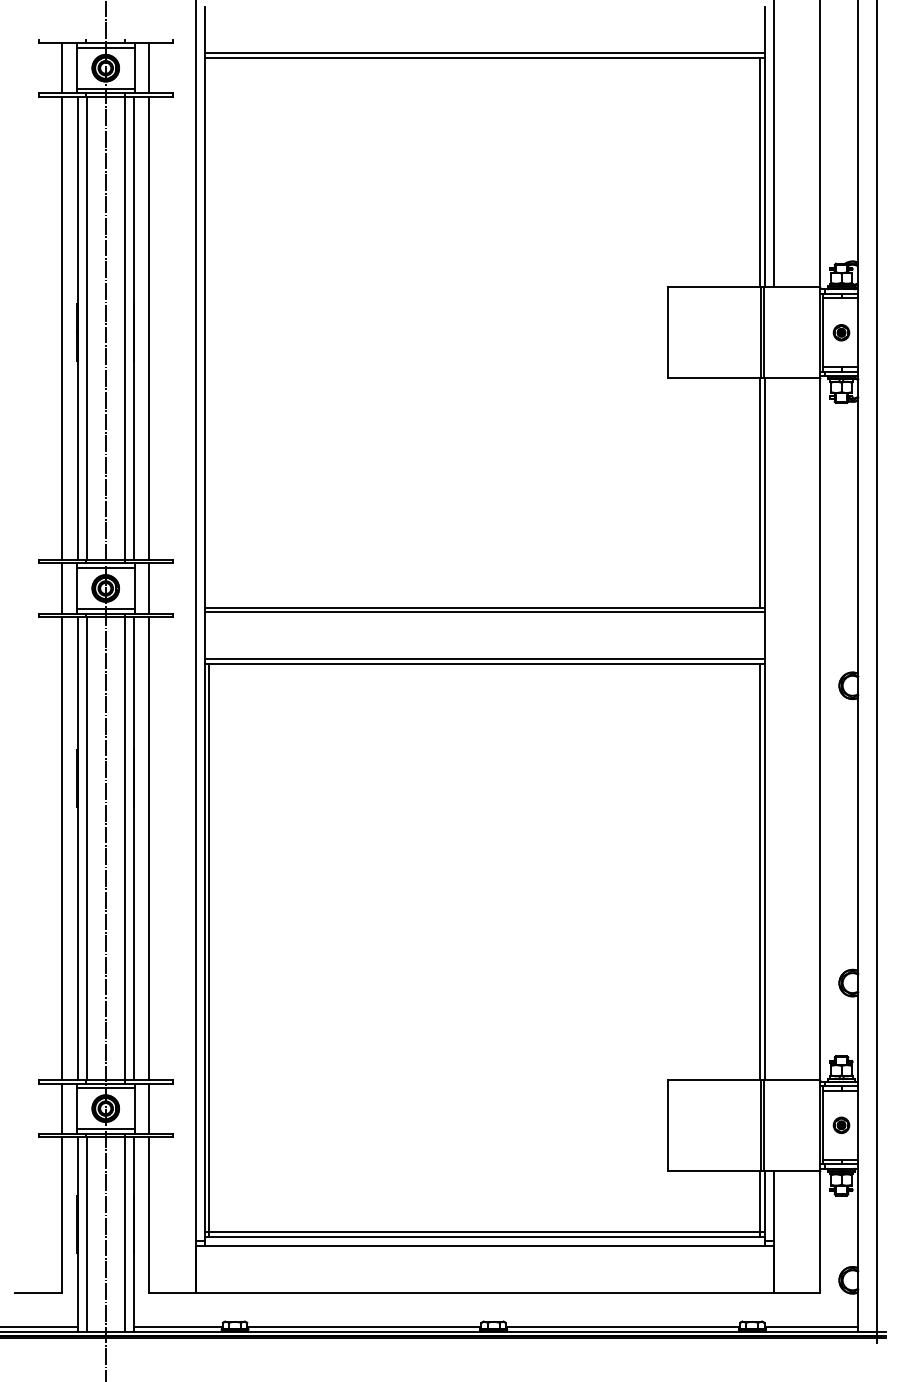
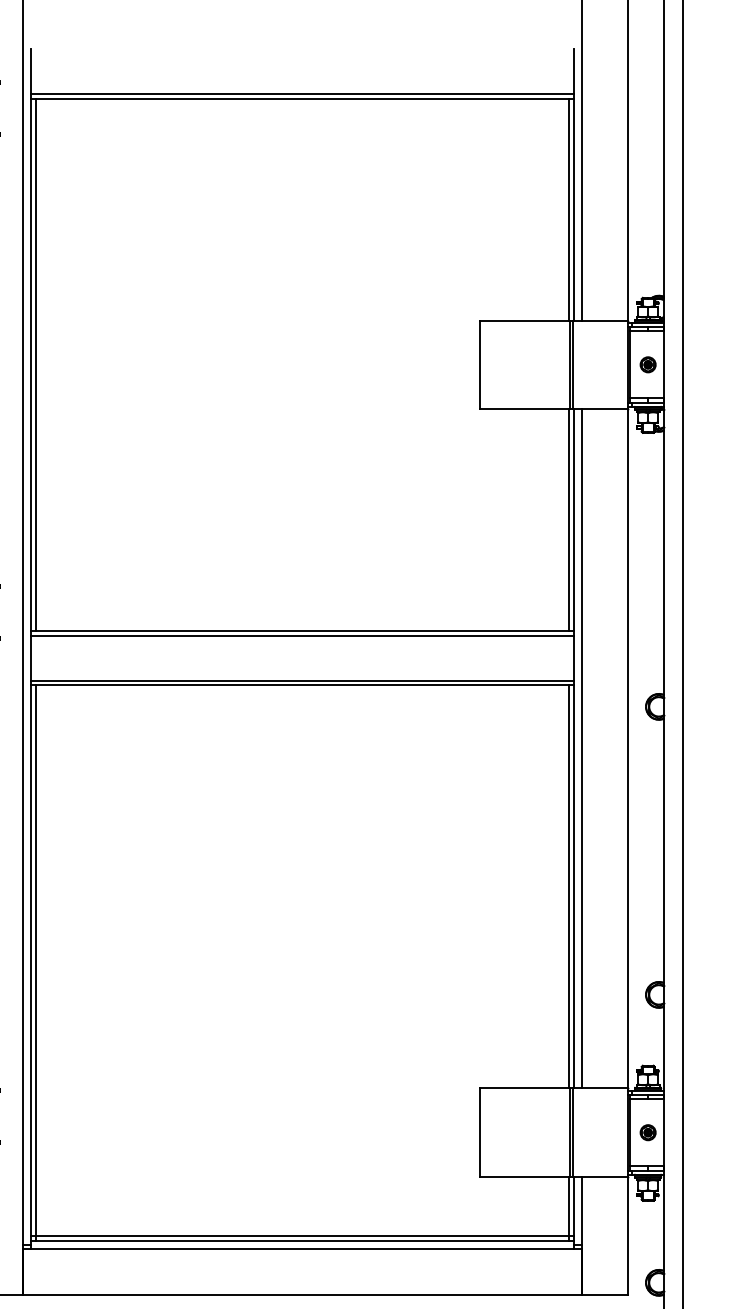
line: (209, 332) -> (35, 364), added
line: (773, 728) -> (582, 748), added

